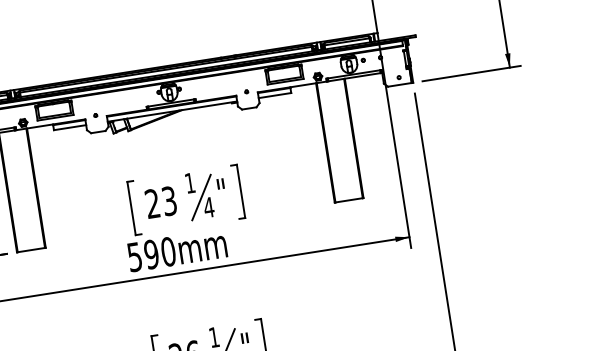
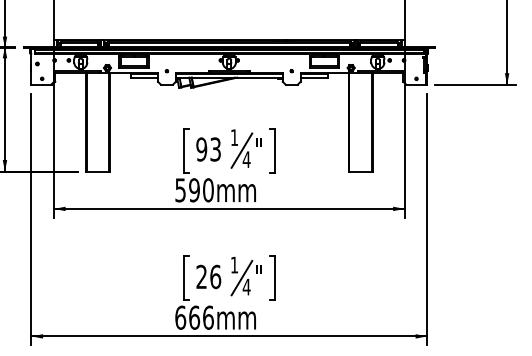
text: (152, 203) -> (201, 149), 23 -> 93

